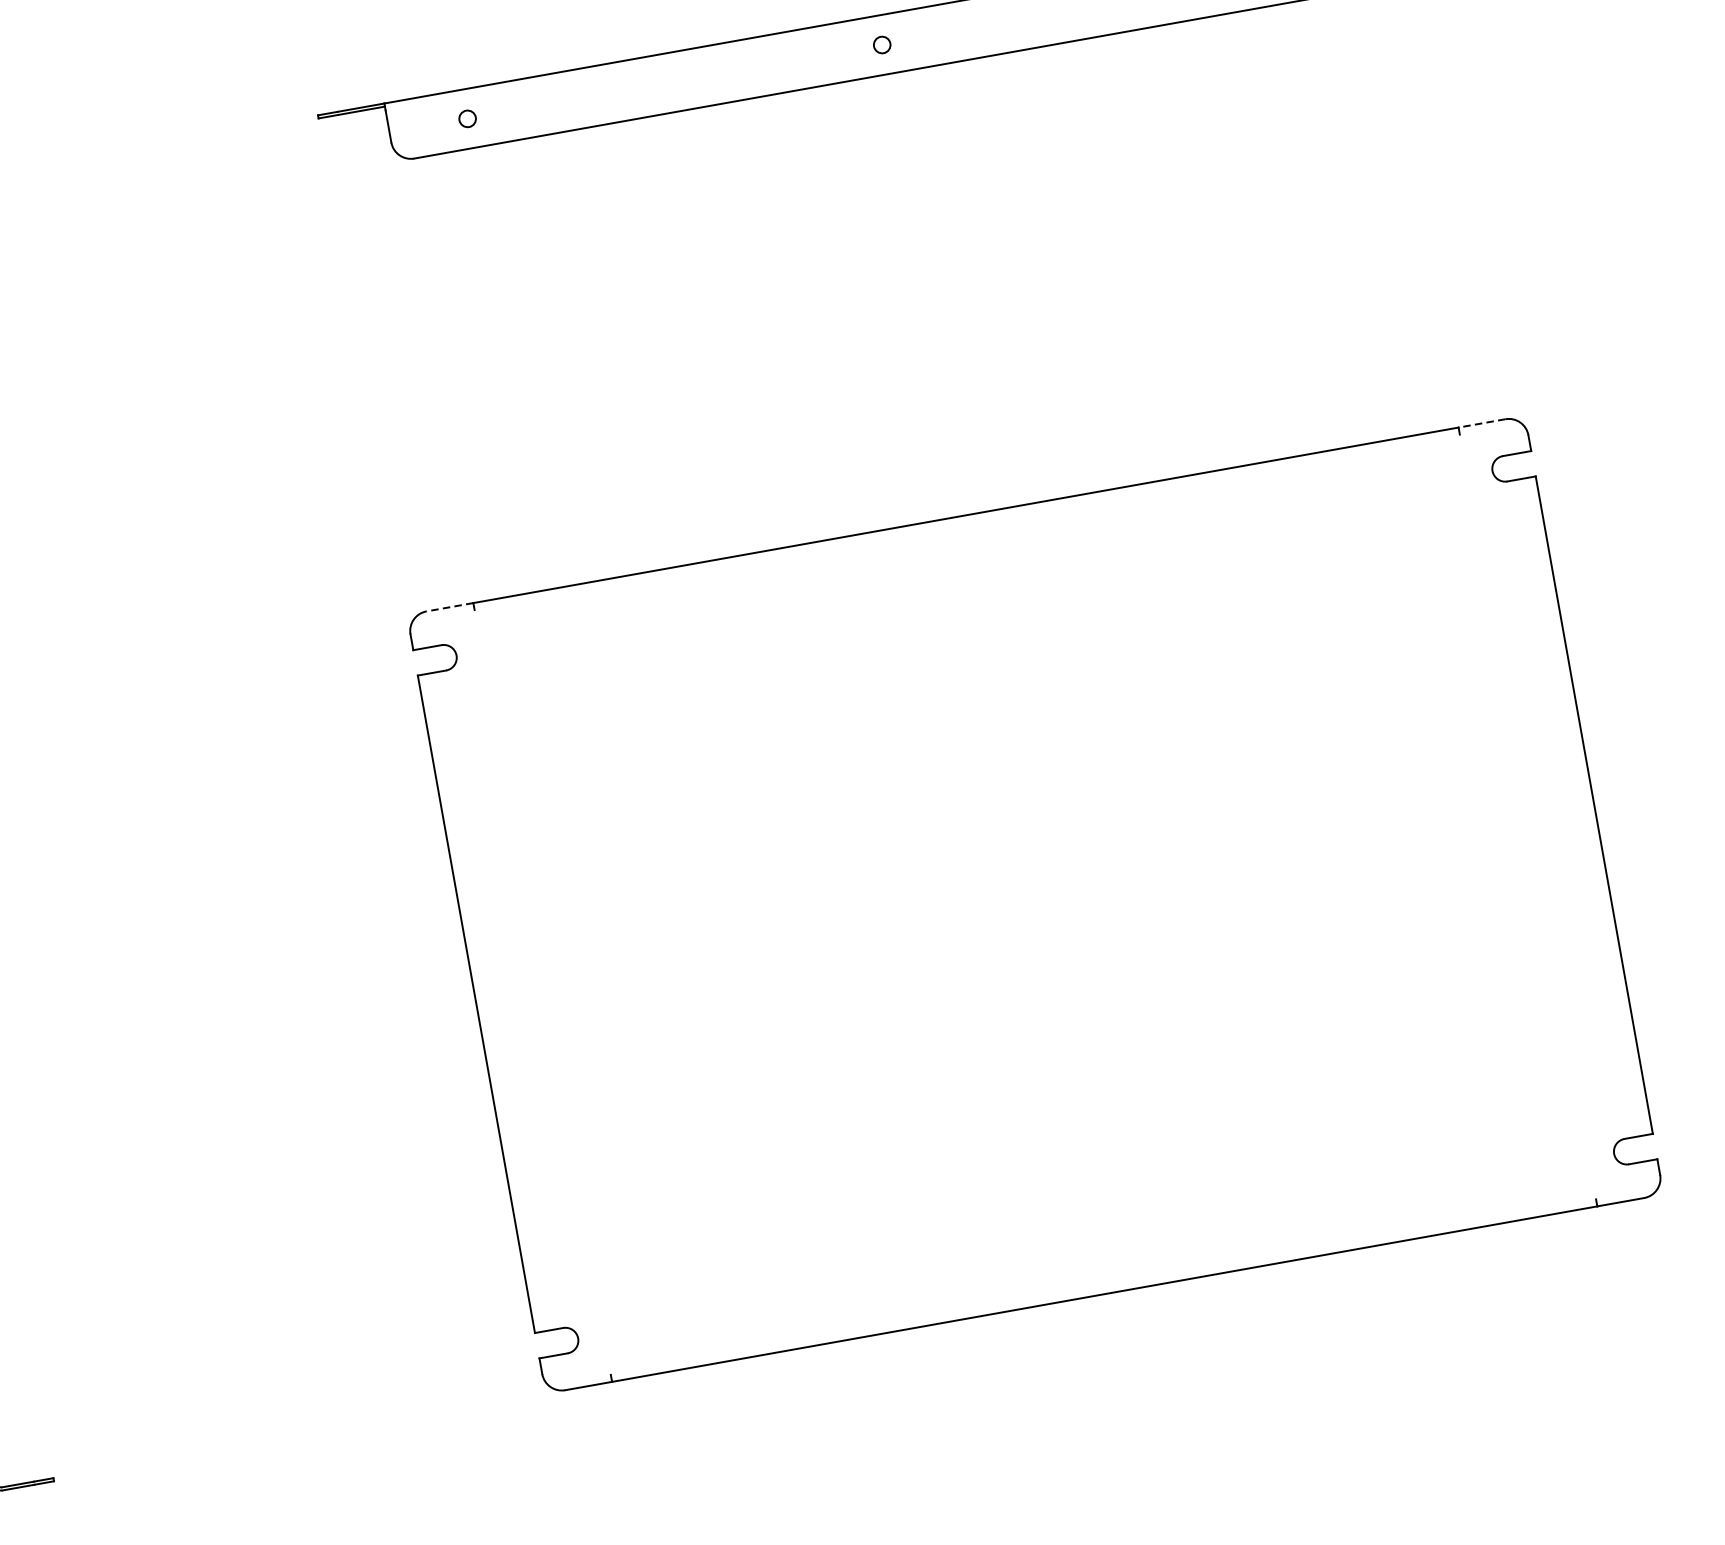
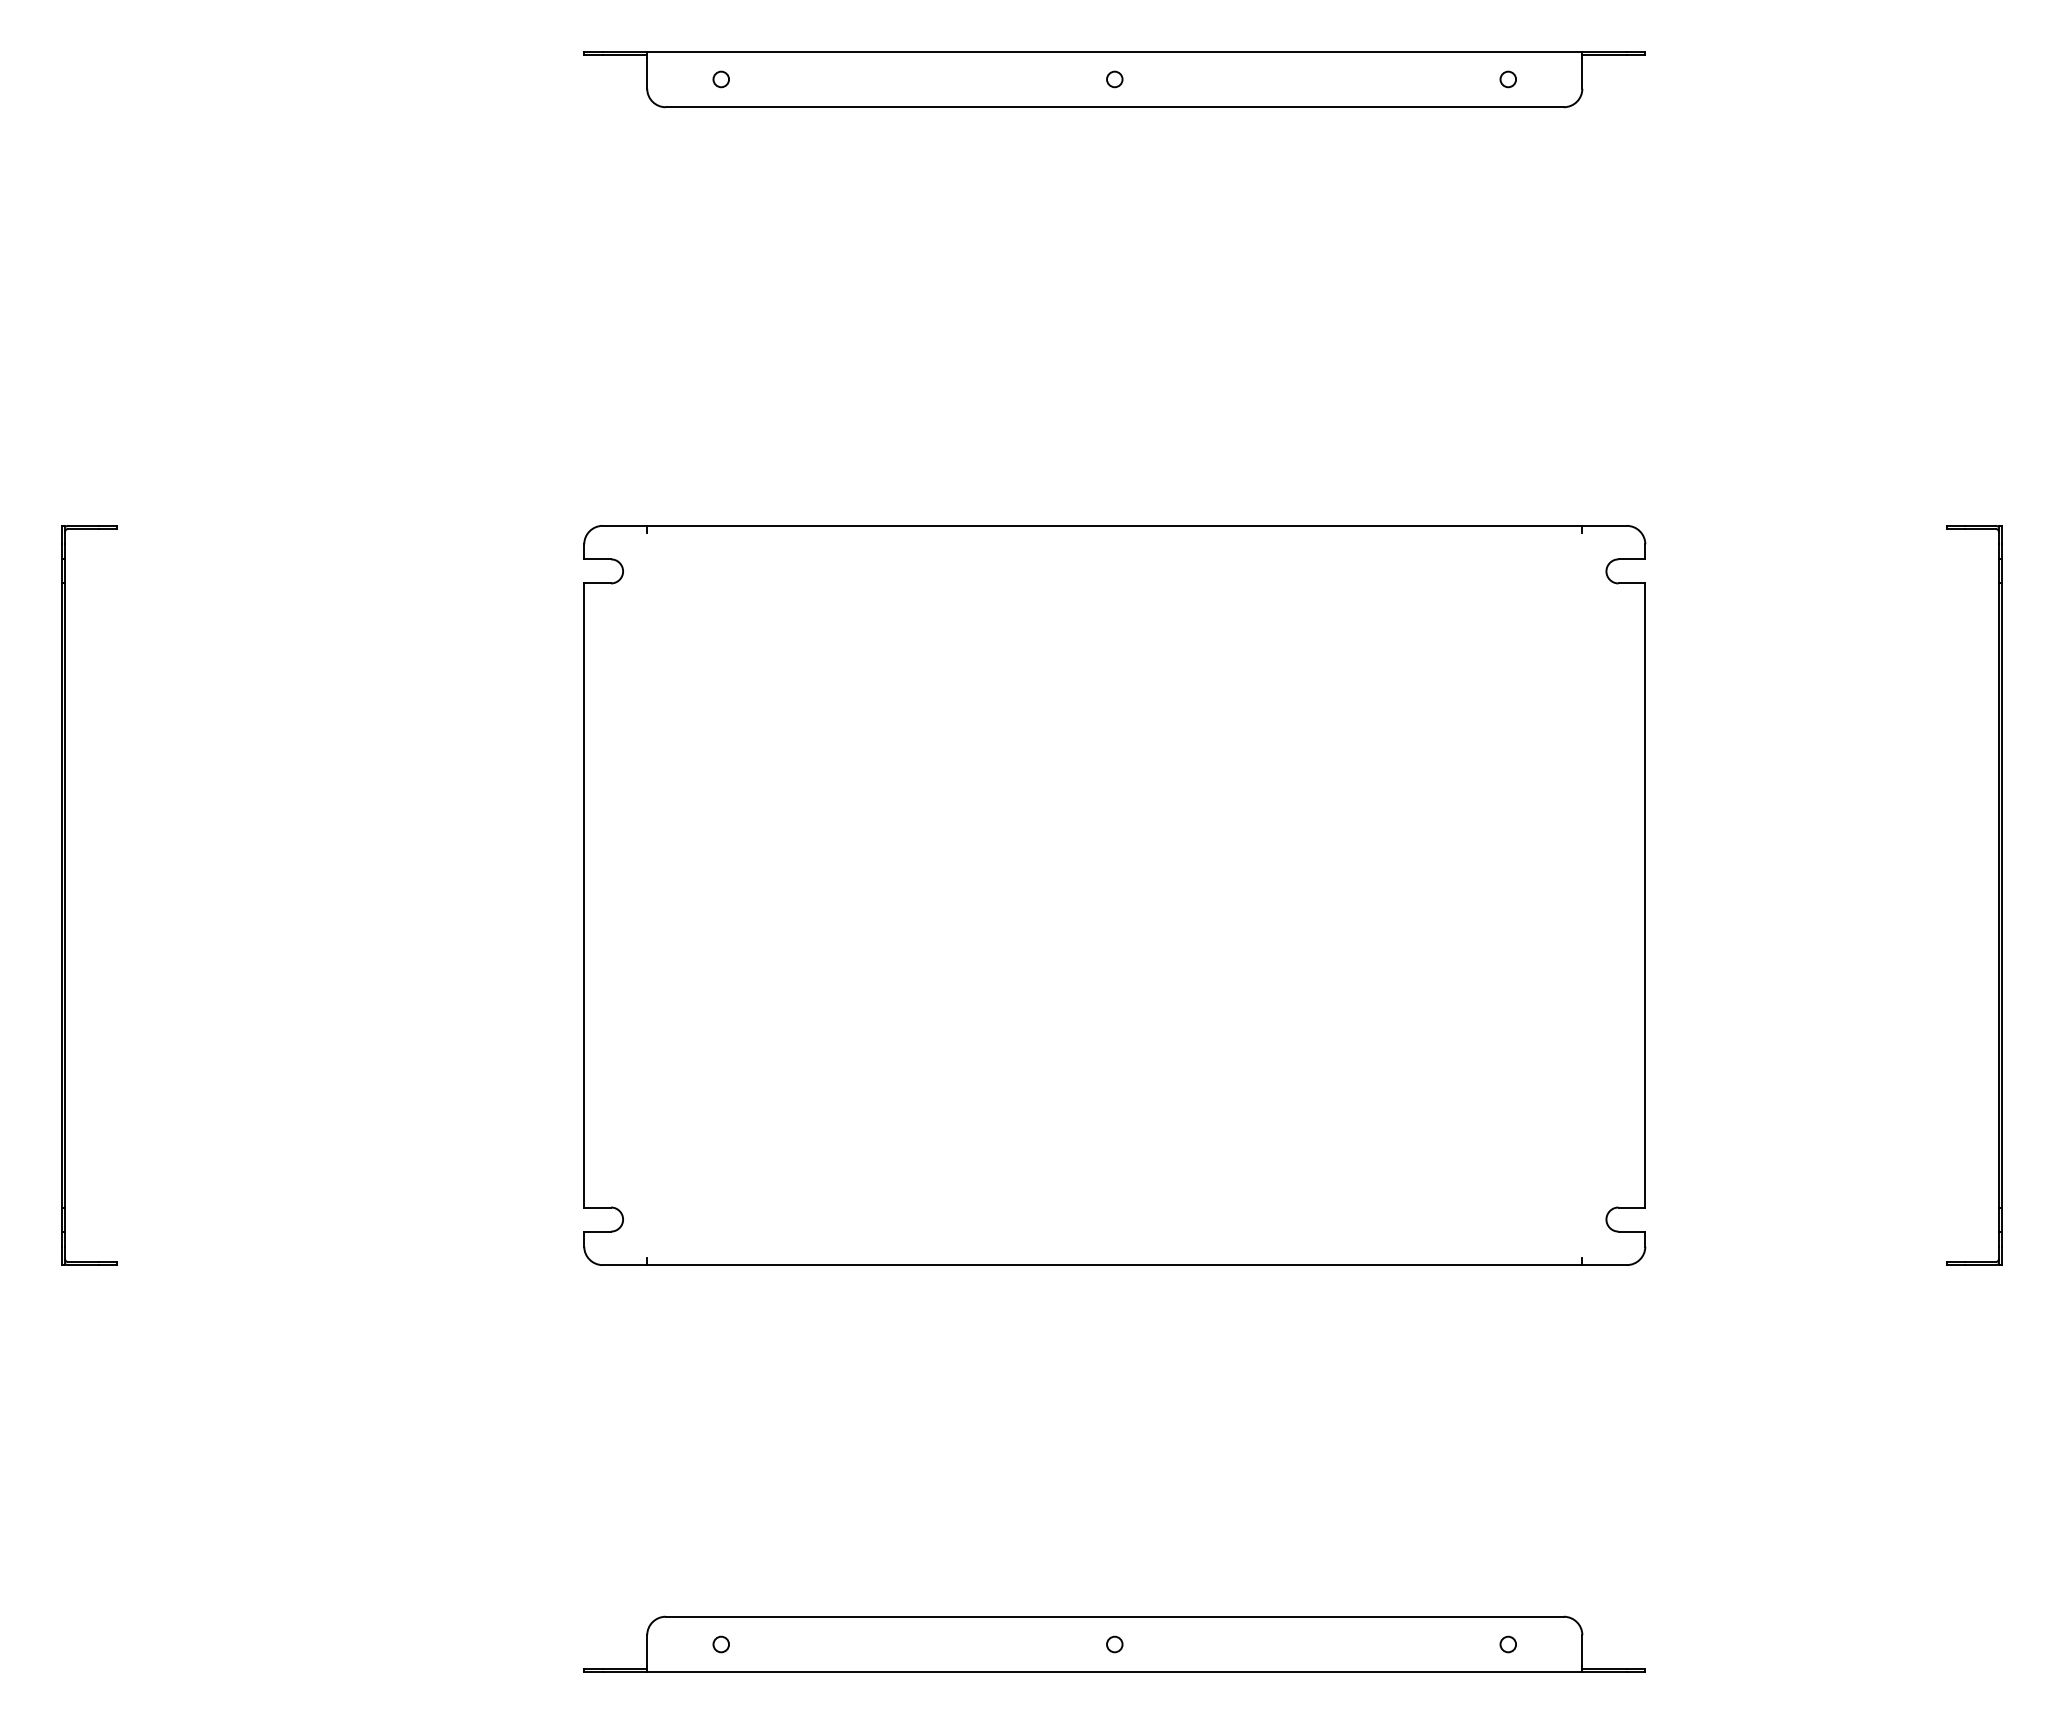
line: (1481, 423) -> (1604, 525), dashed -> solid
line: (449, 606) -> (624, 525), dashed -> solid

